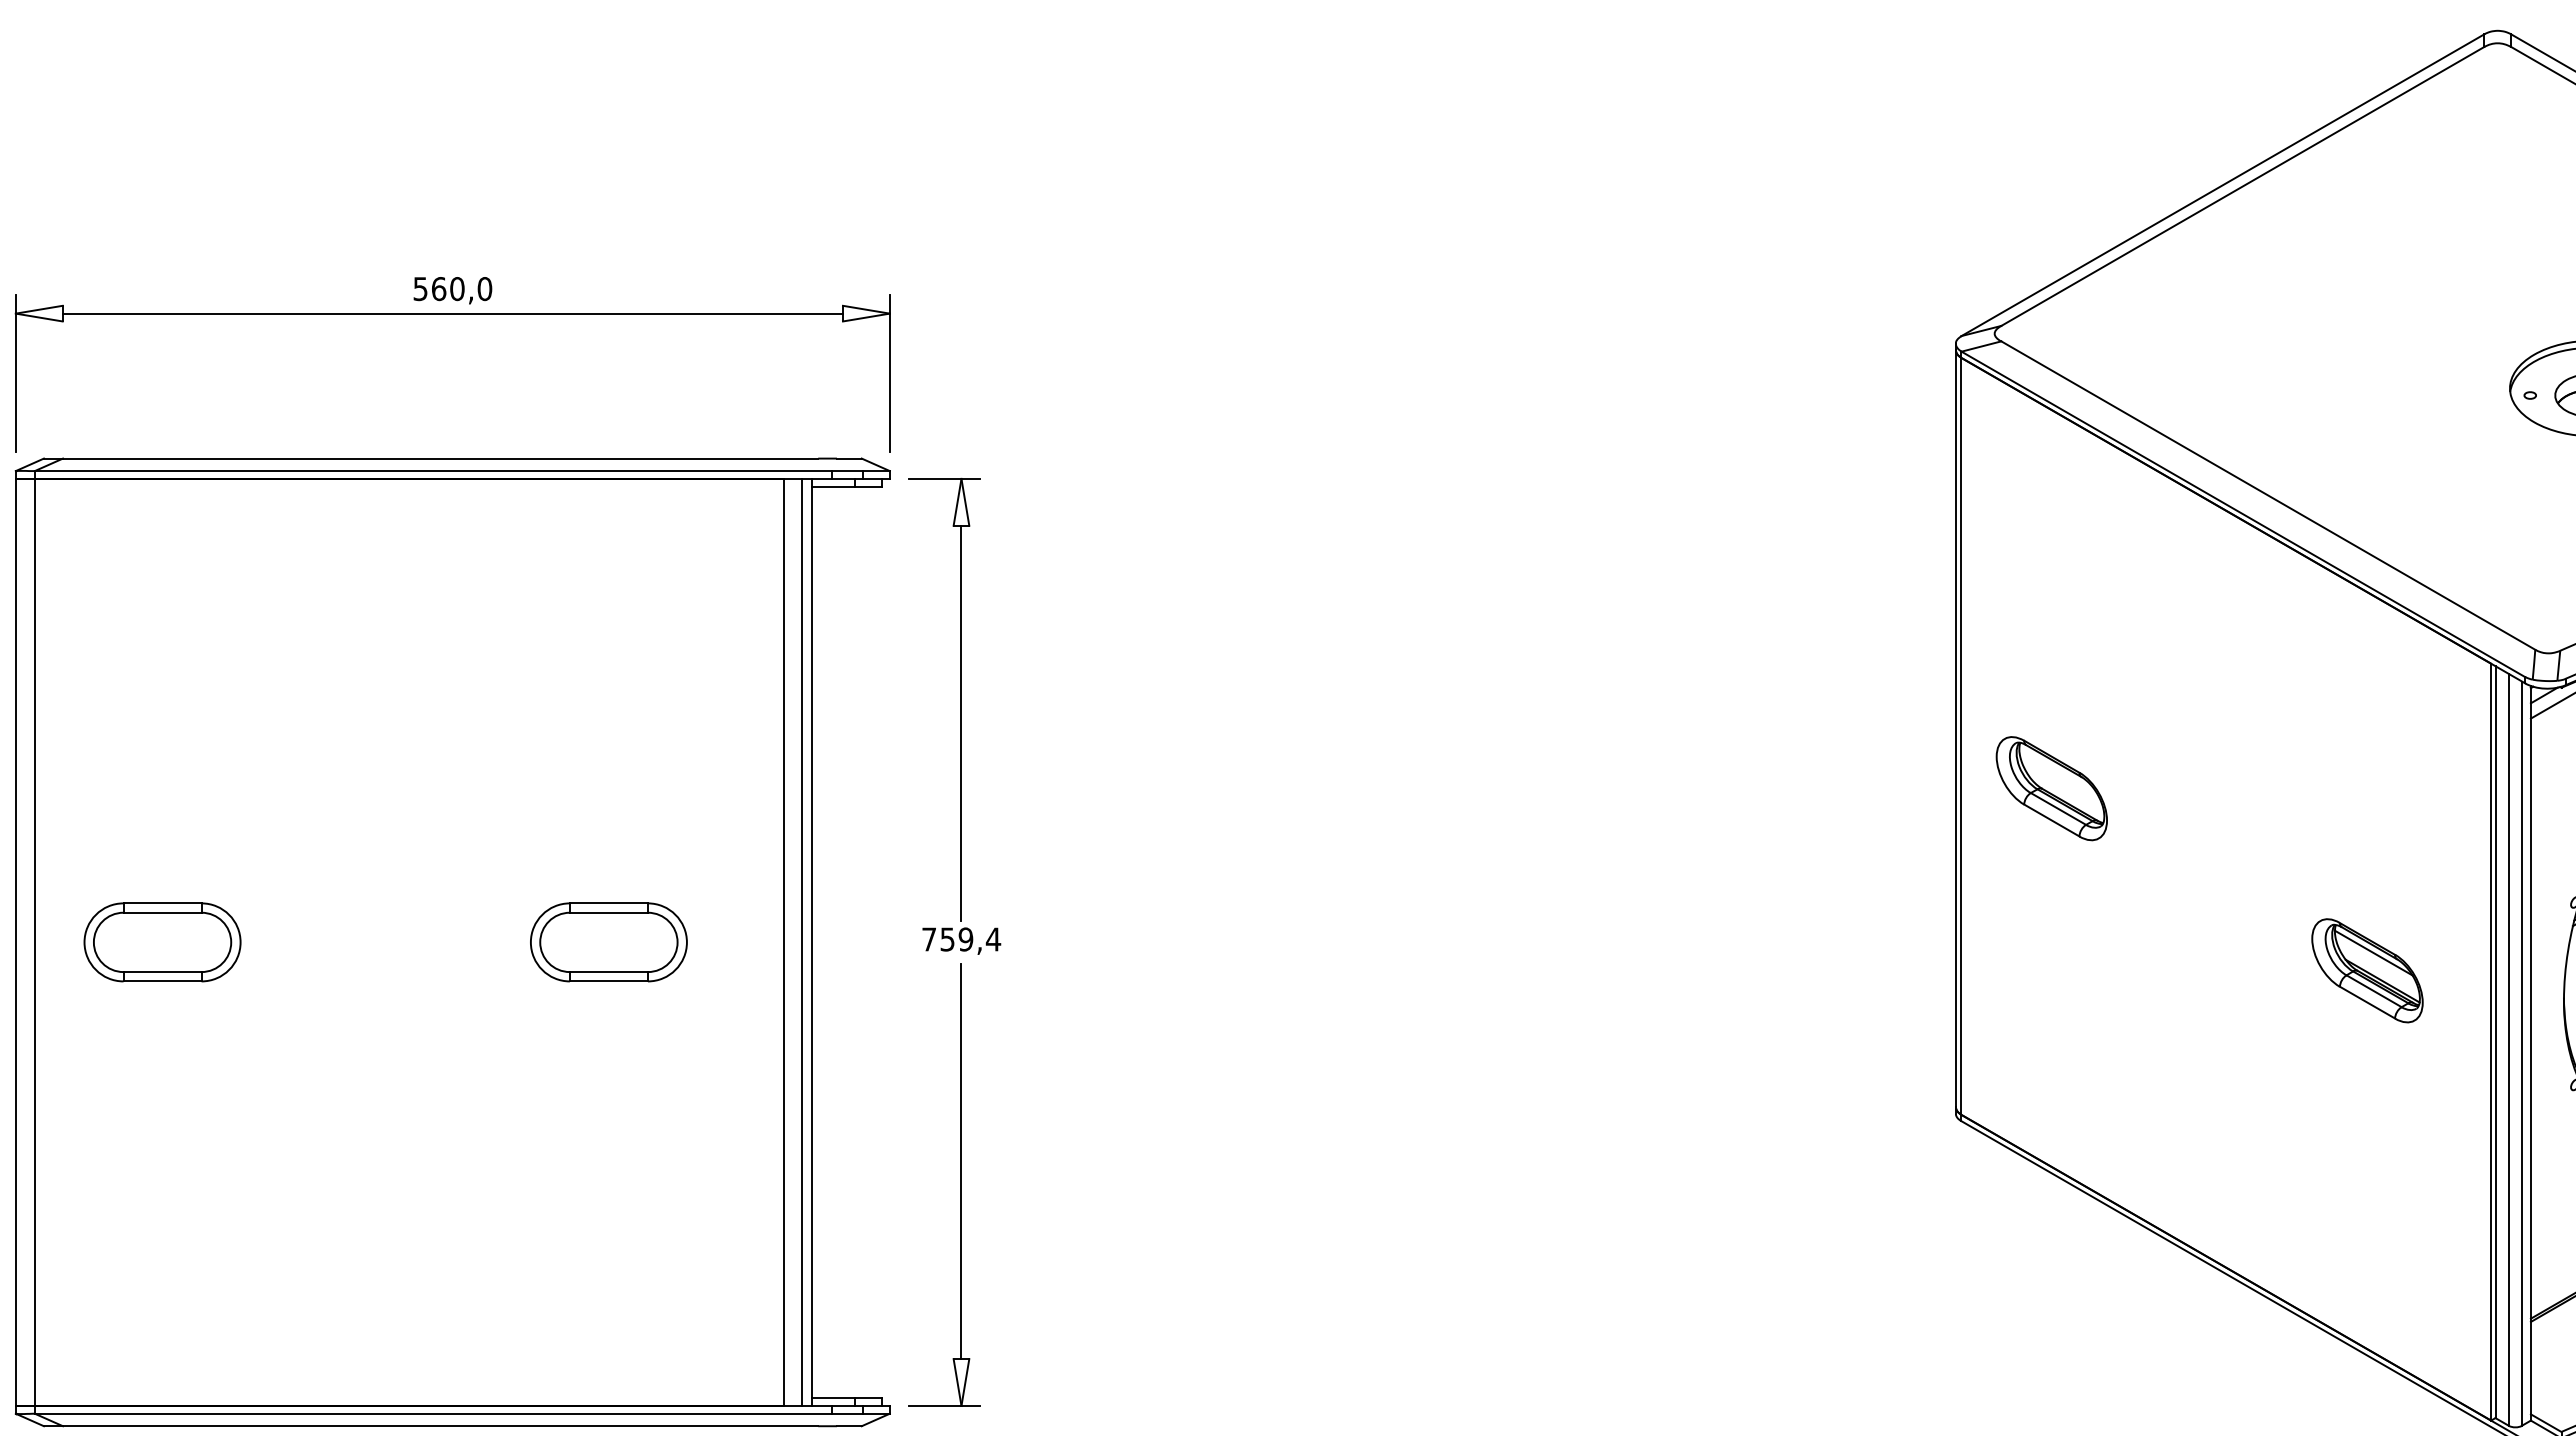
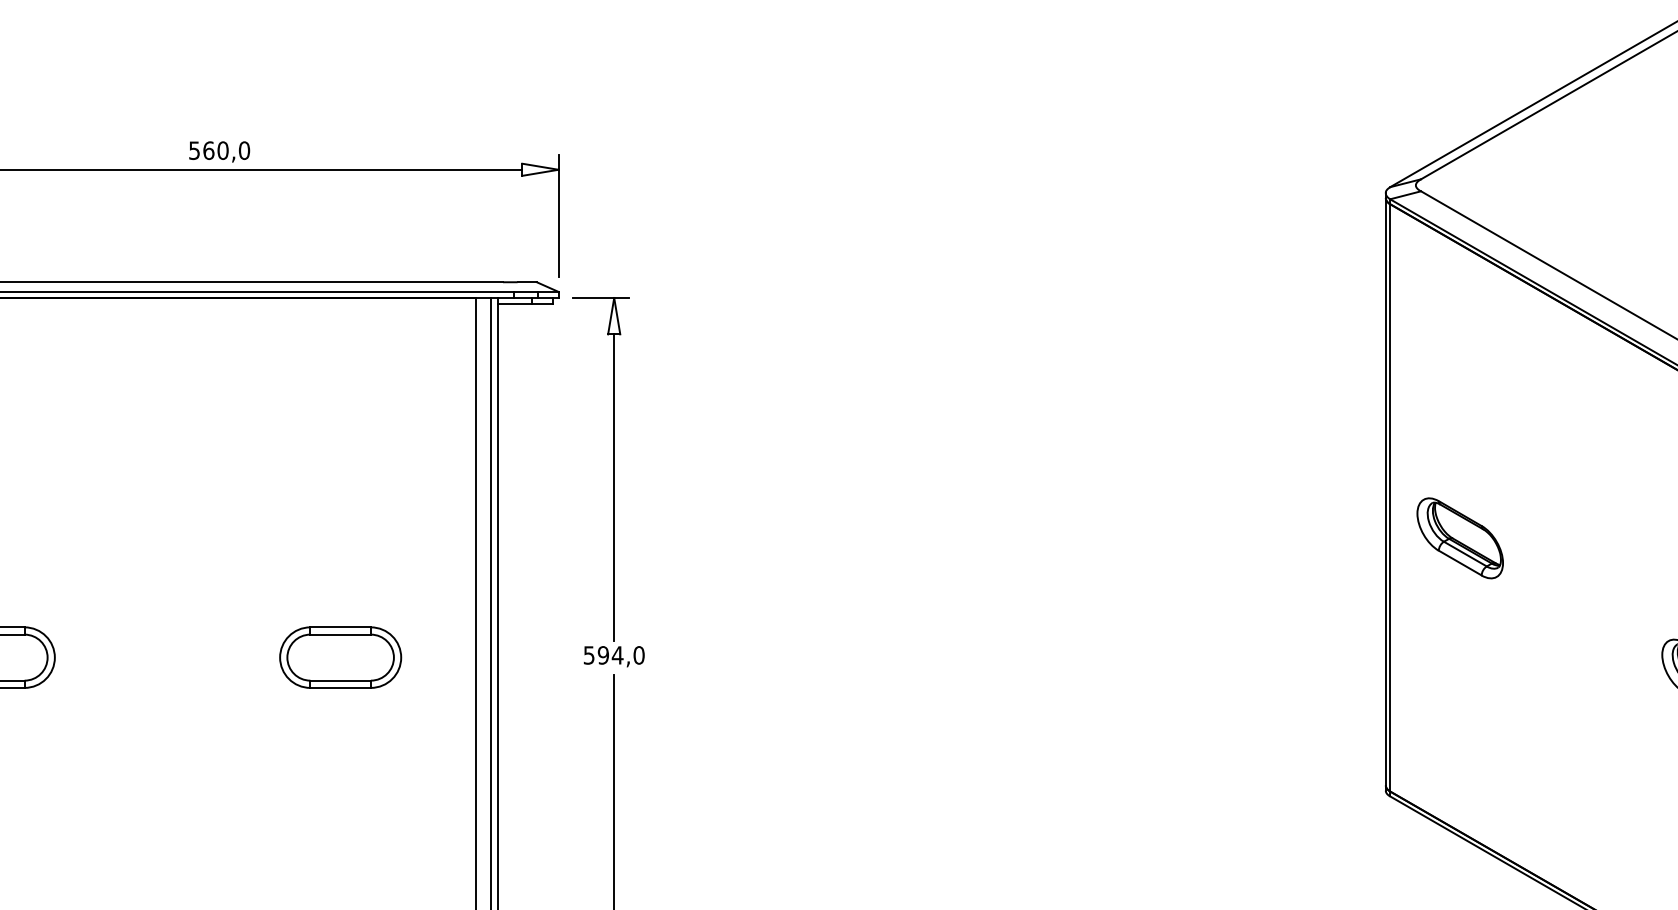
text: (961, 939) -> (614, 655), 759,4 -> 594,0

